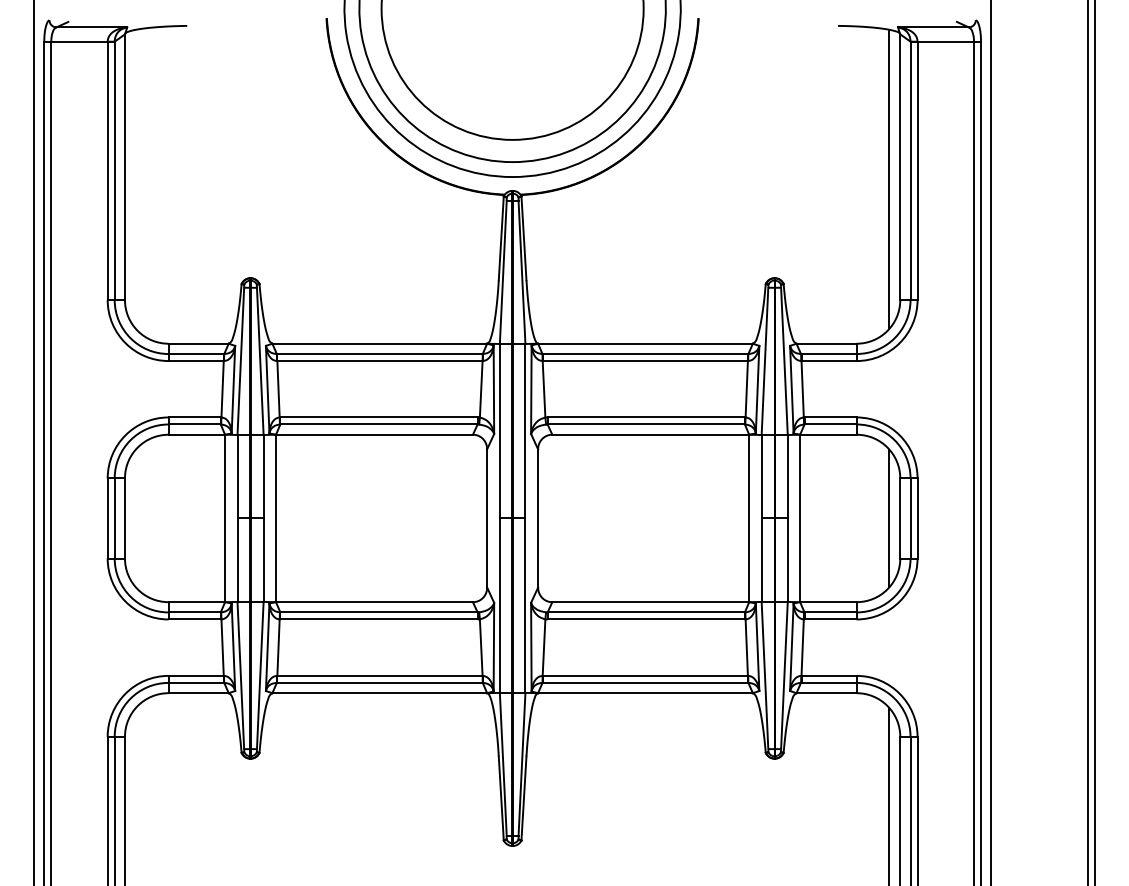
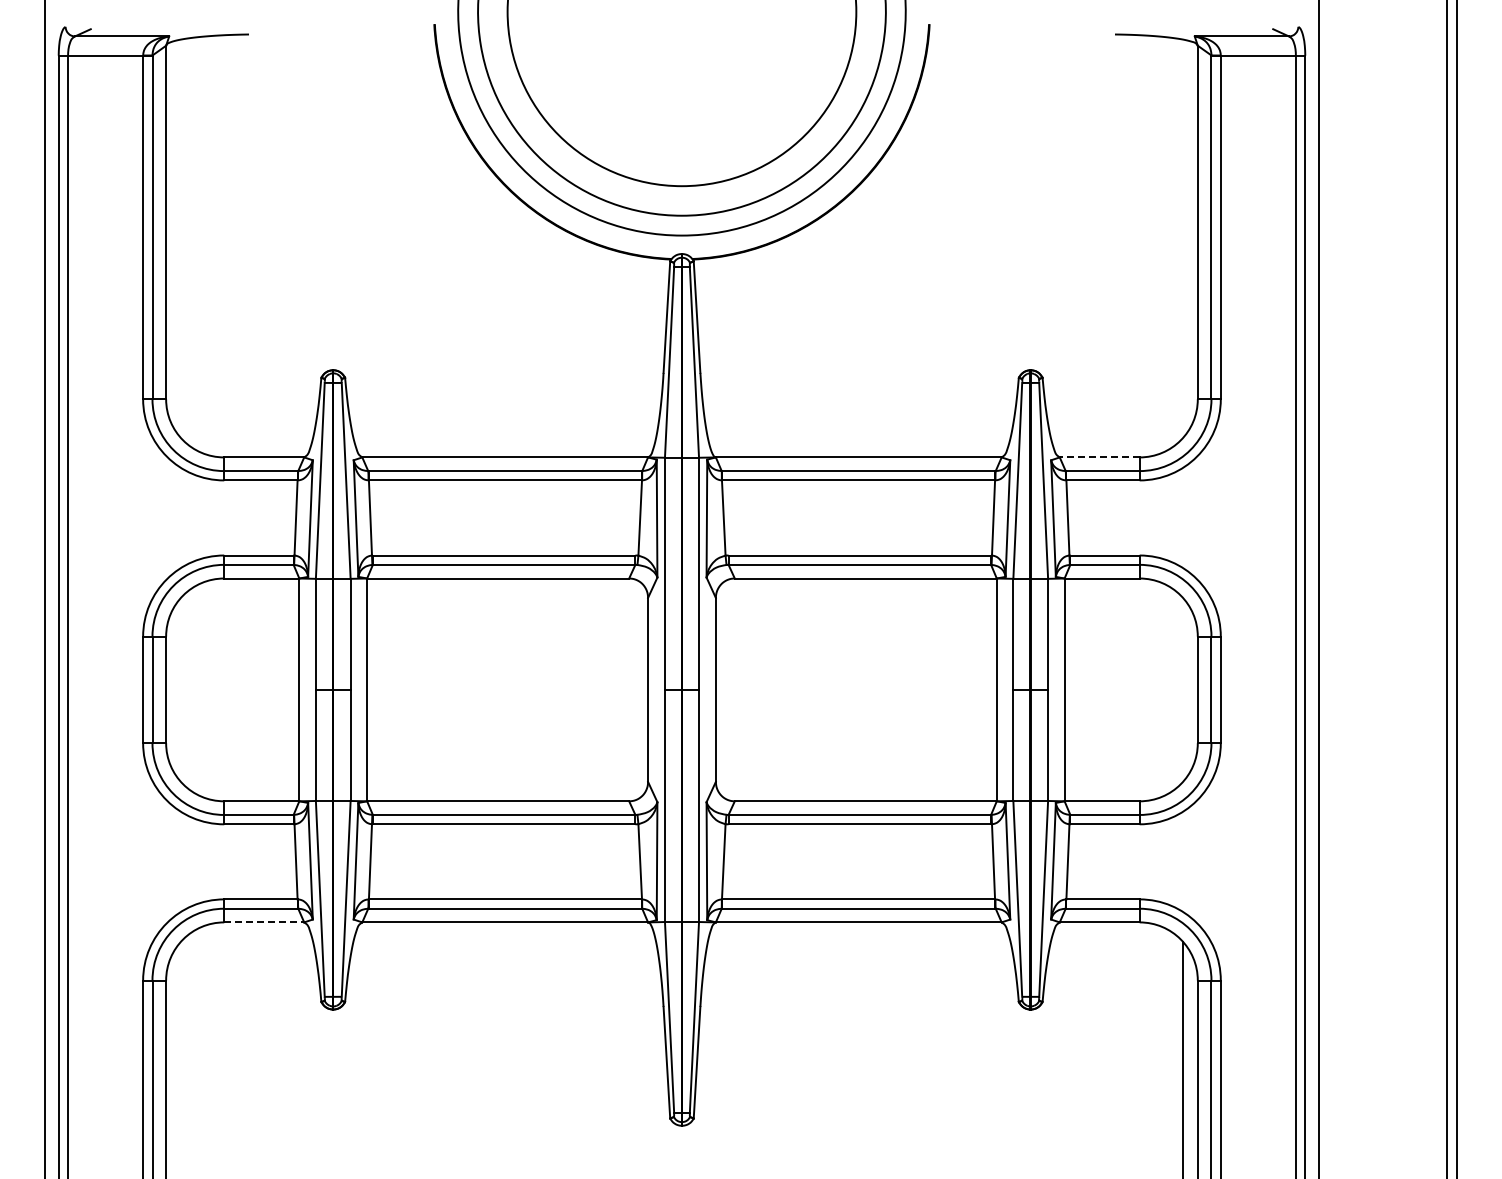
line: (889, 179) -> (1183, 238), removed
line: (826, 343) -> (1099, 457), solid -> dashed
line: (889, 518) -> (1183, 689), removed
line: (198, 693) -> (264, 922), solid -> dashed

